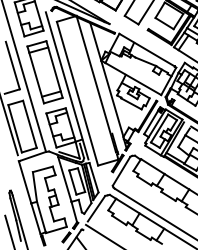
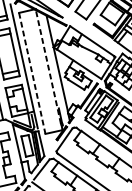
line: (96, 84) -> (48, 66), solid -> dashed
line: (77, 93) -> (32, 73), solid -> dashed

